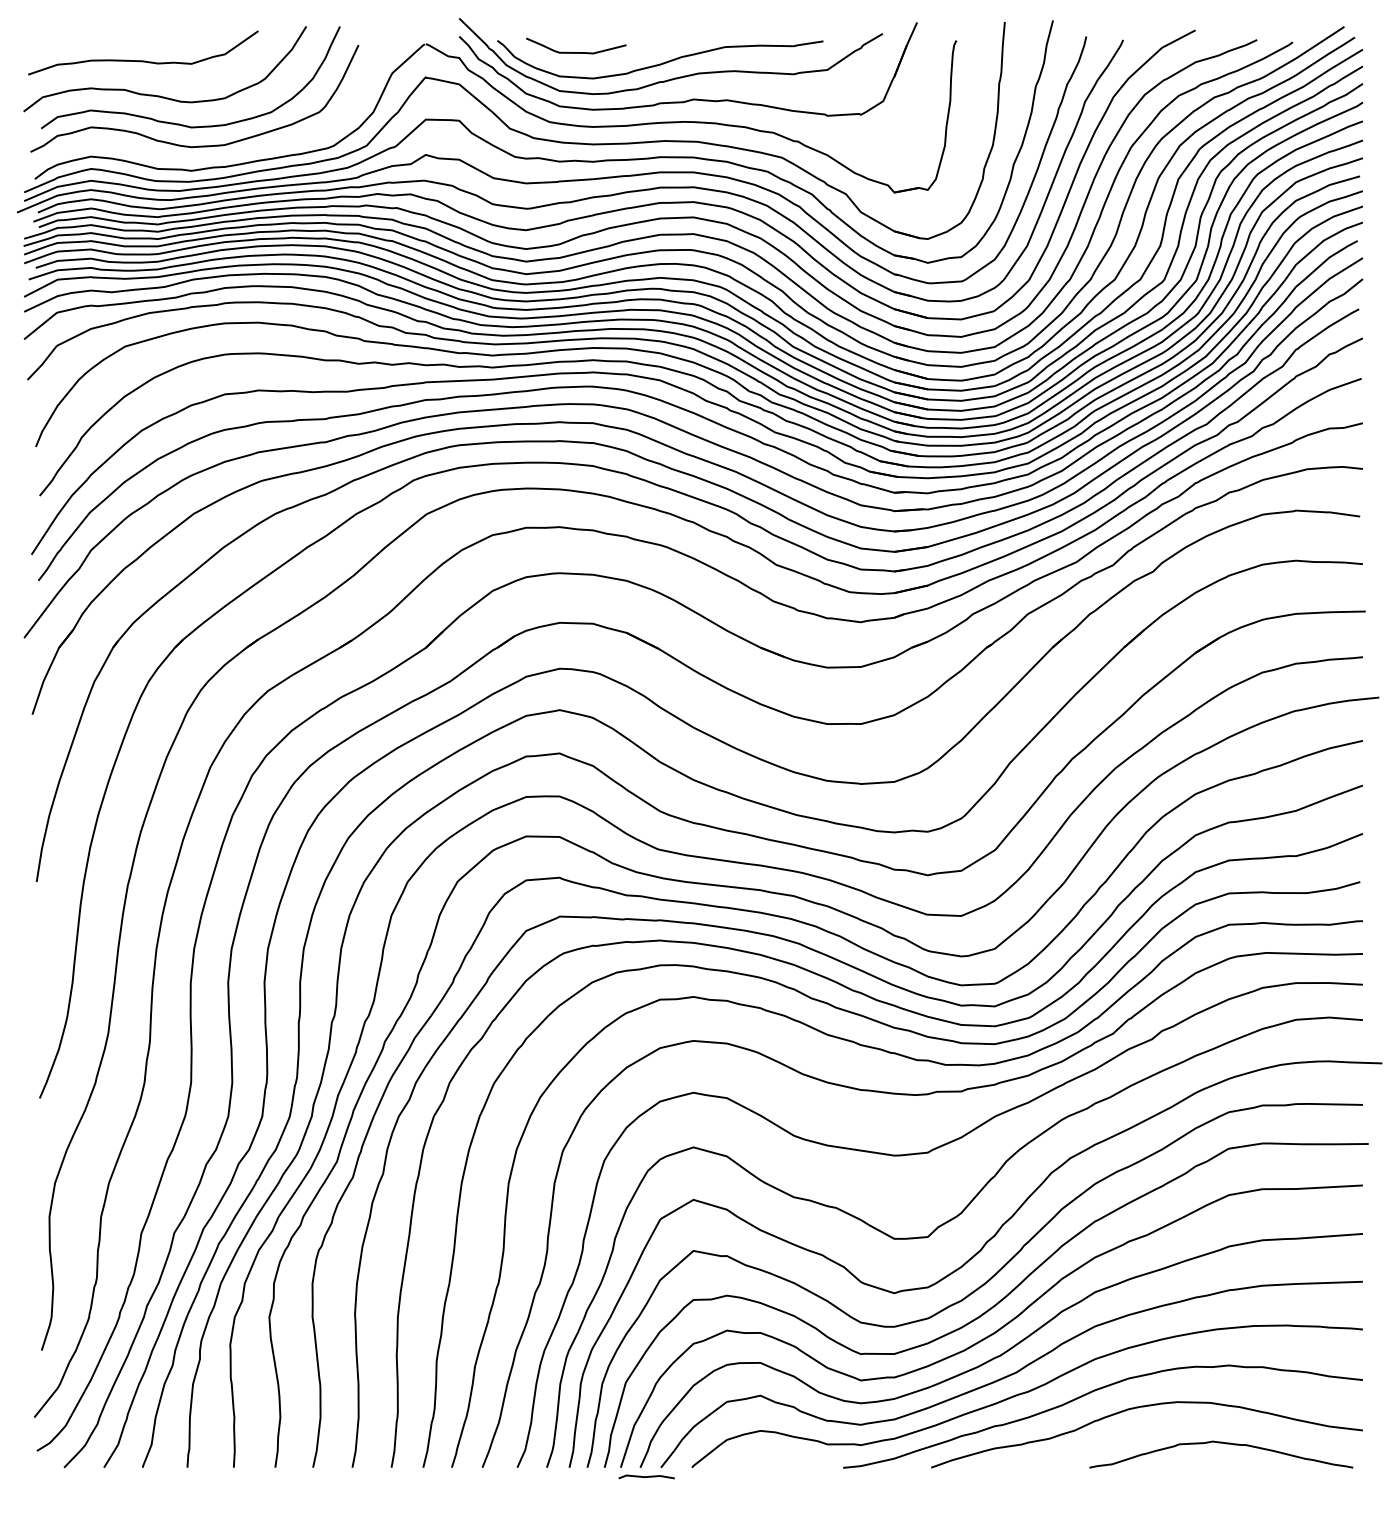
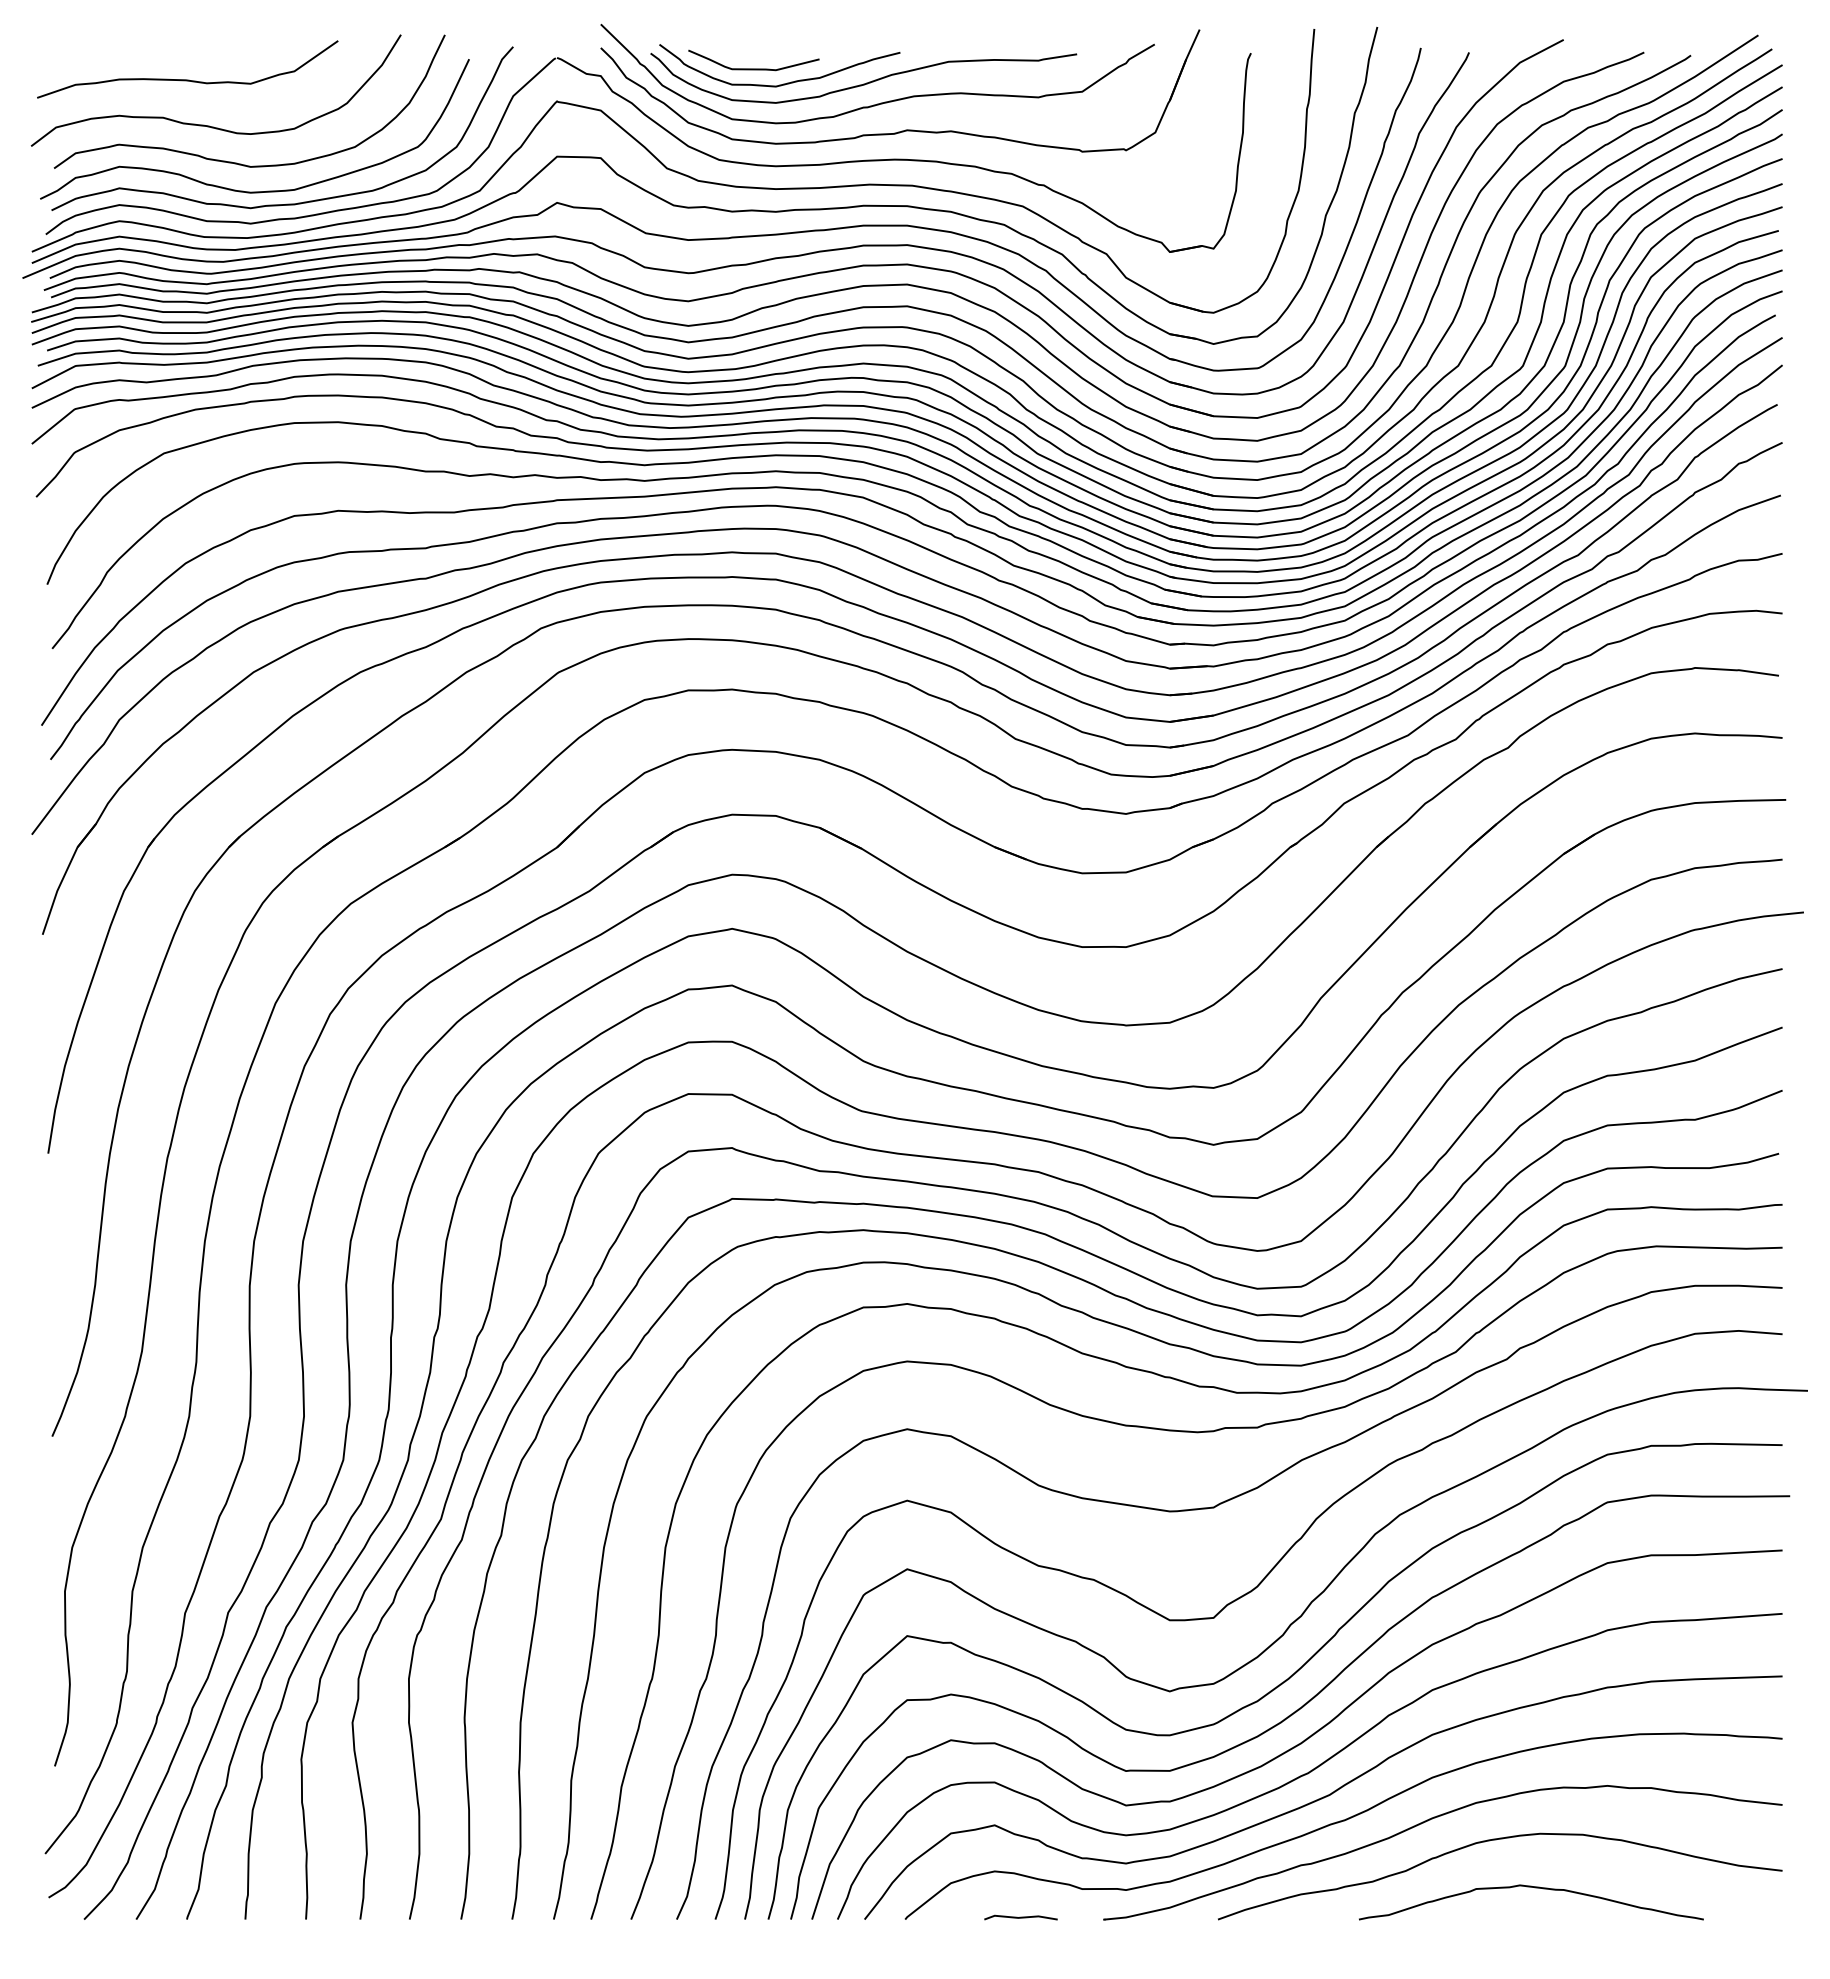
curve: (598, 63) -> (783, 83), added
curve: (218, 155) -> (286, 203), added
curve: (1223, 1443) -> (1534, 1888), moved
line: (646, 1476) -> (1020, 1917), moved

